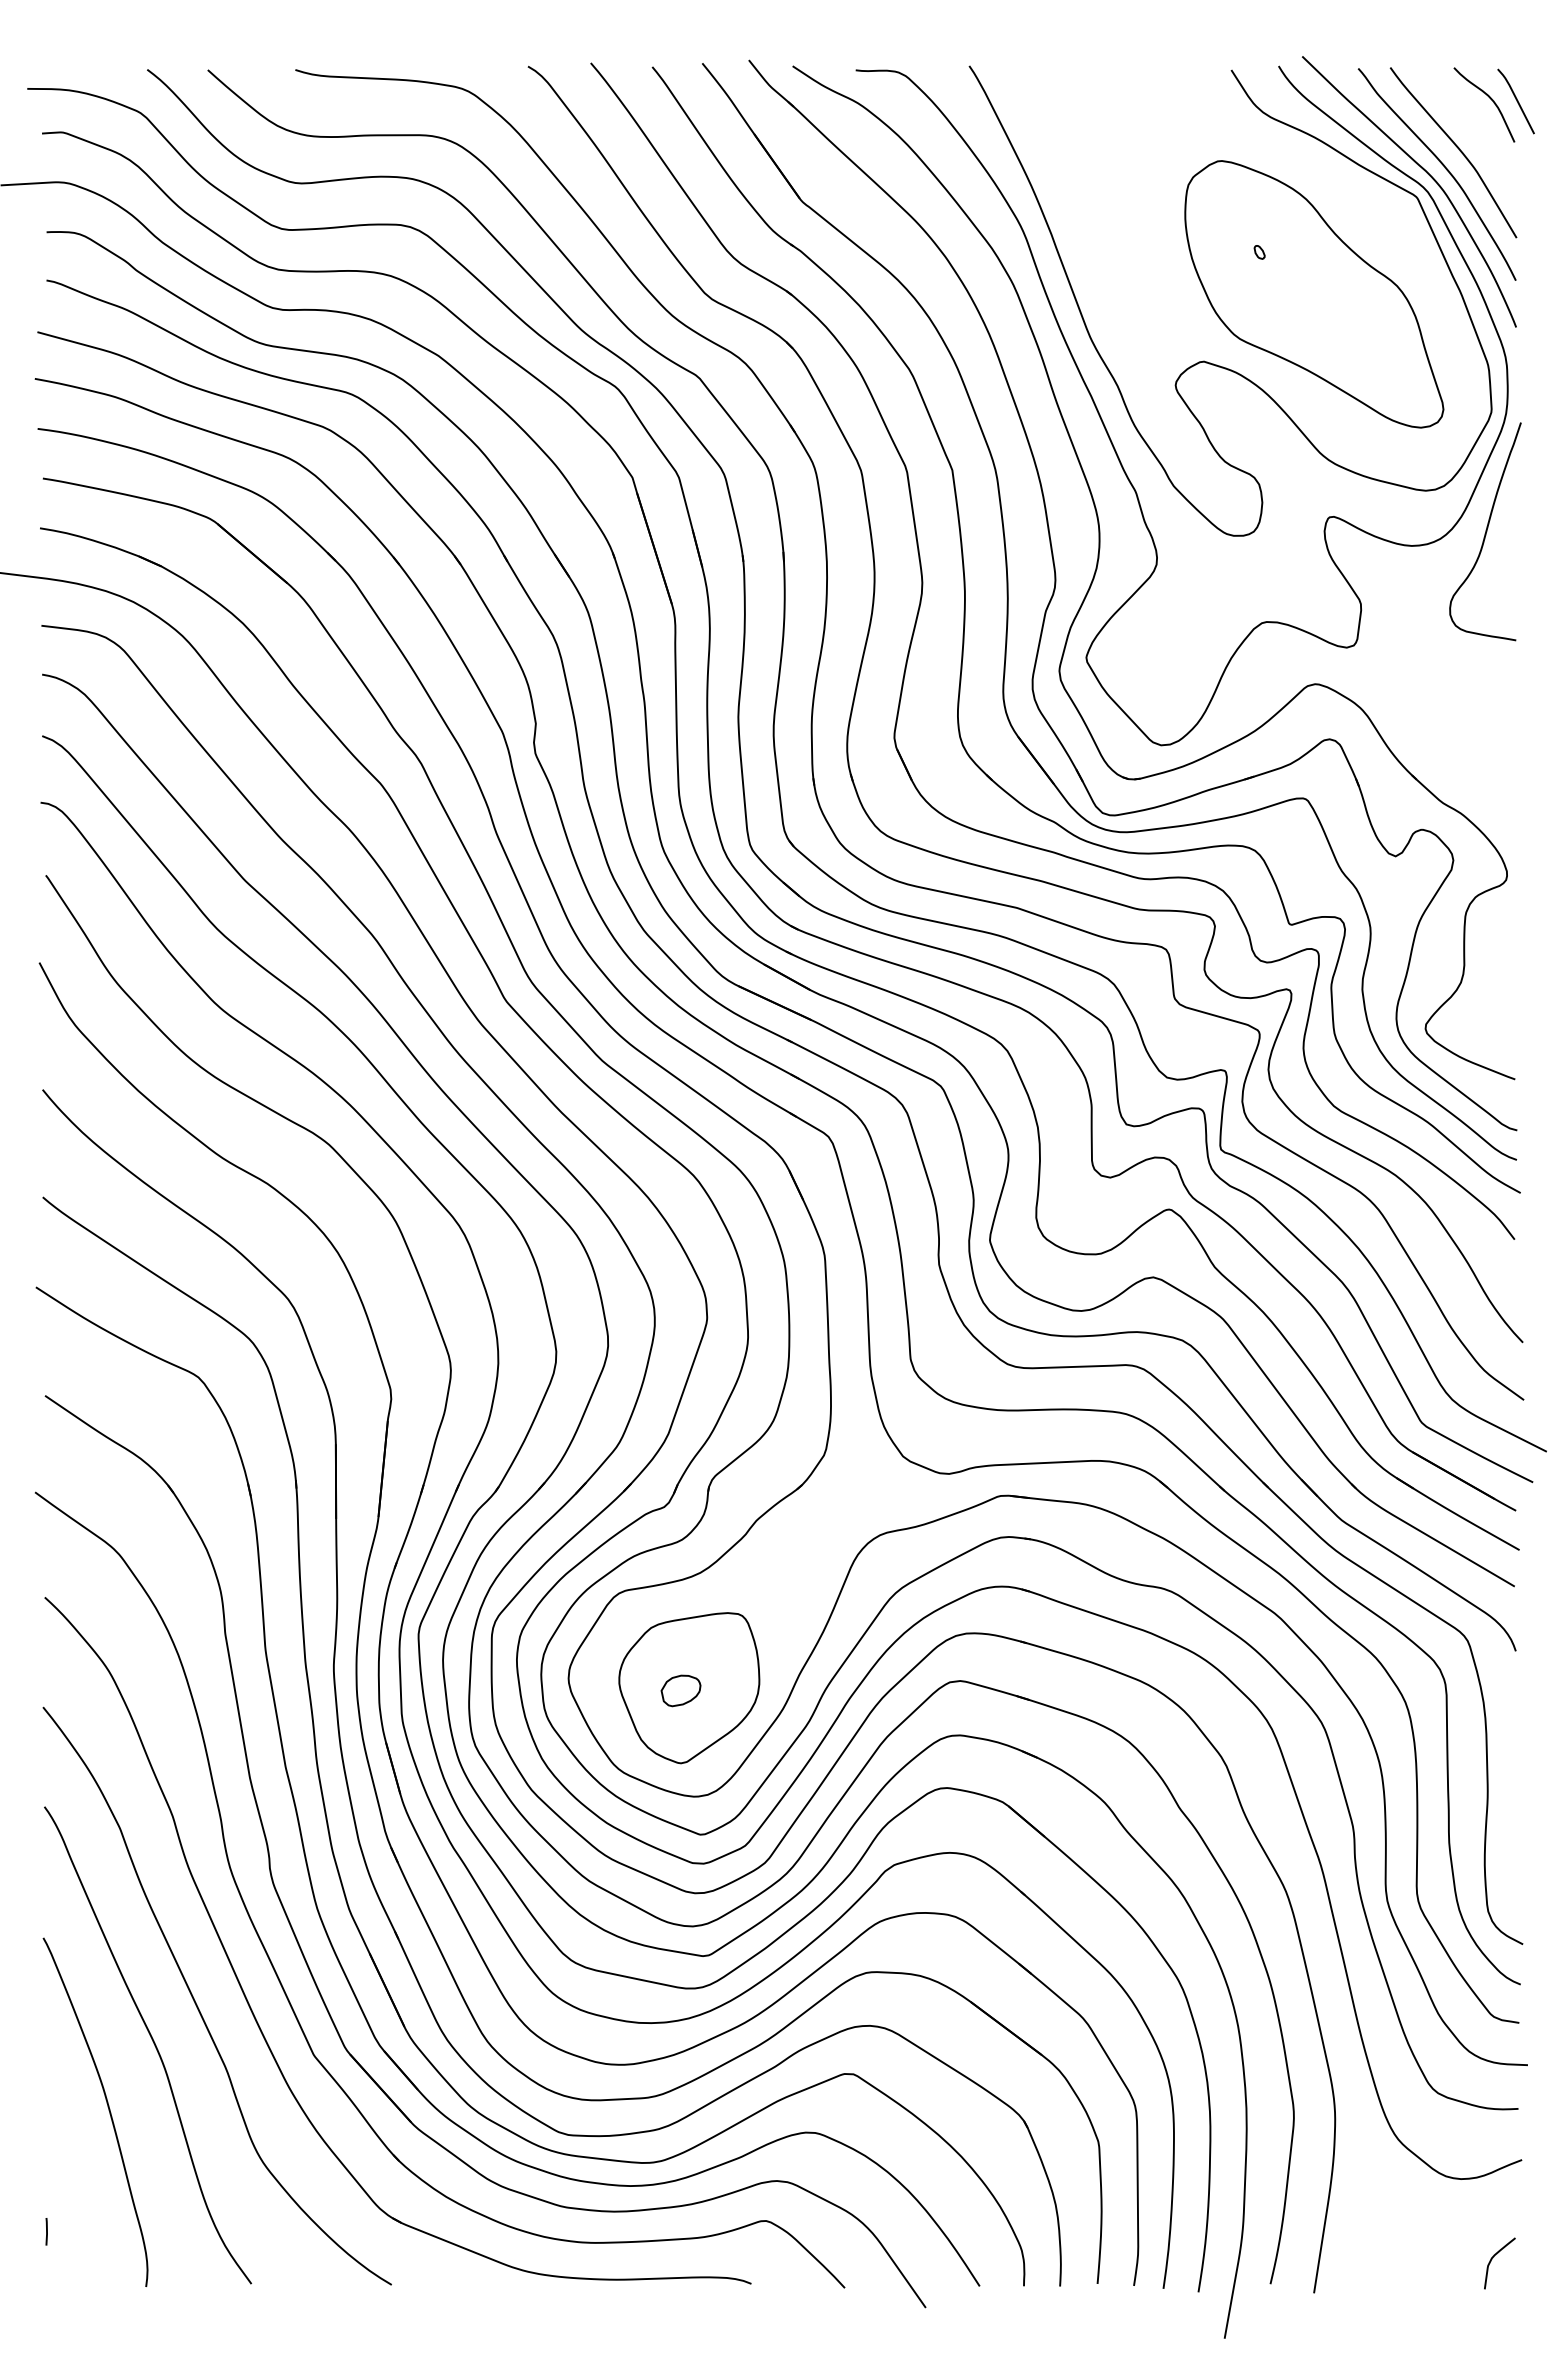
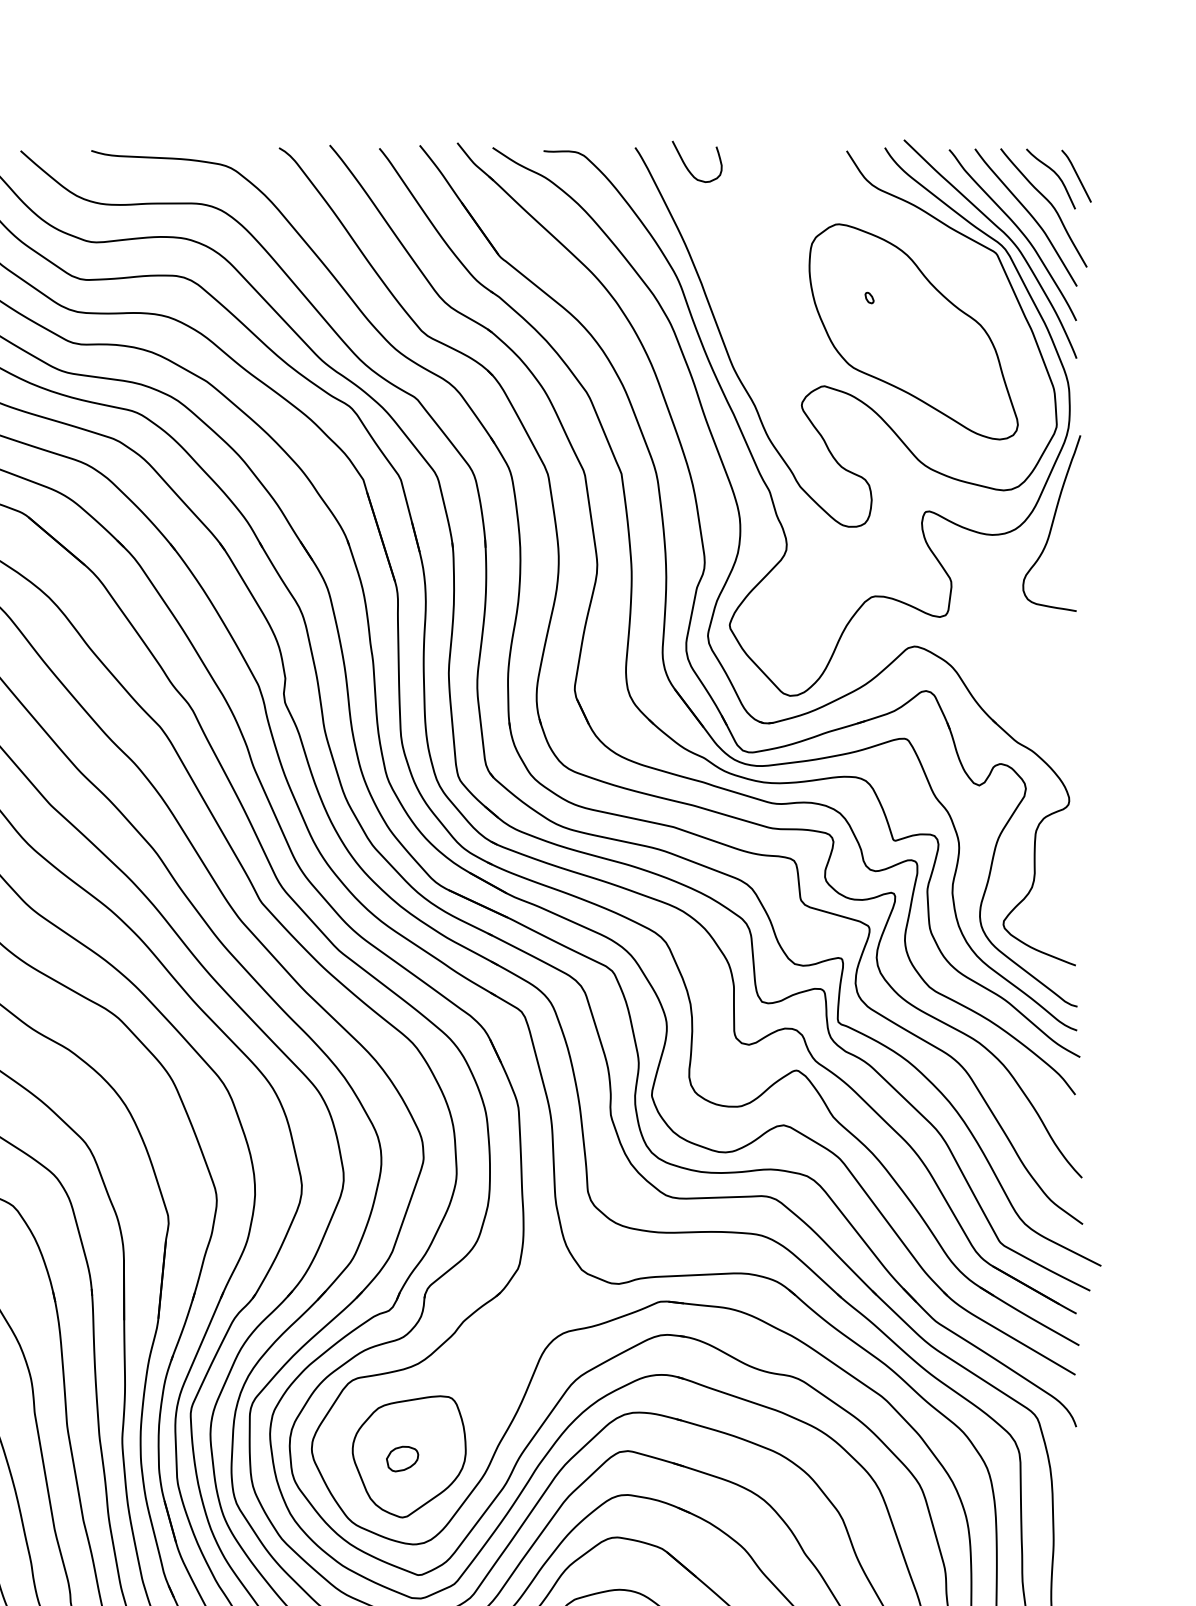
curve: (1033, 89) -> (687, 166), added
curve: (1482, 135) -> (1049, 203), added

